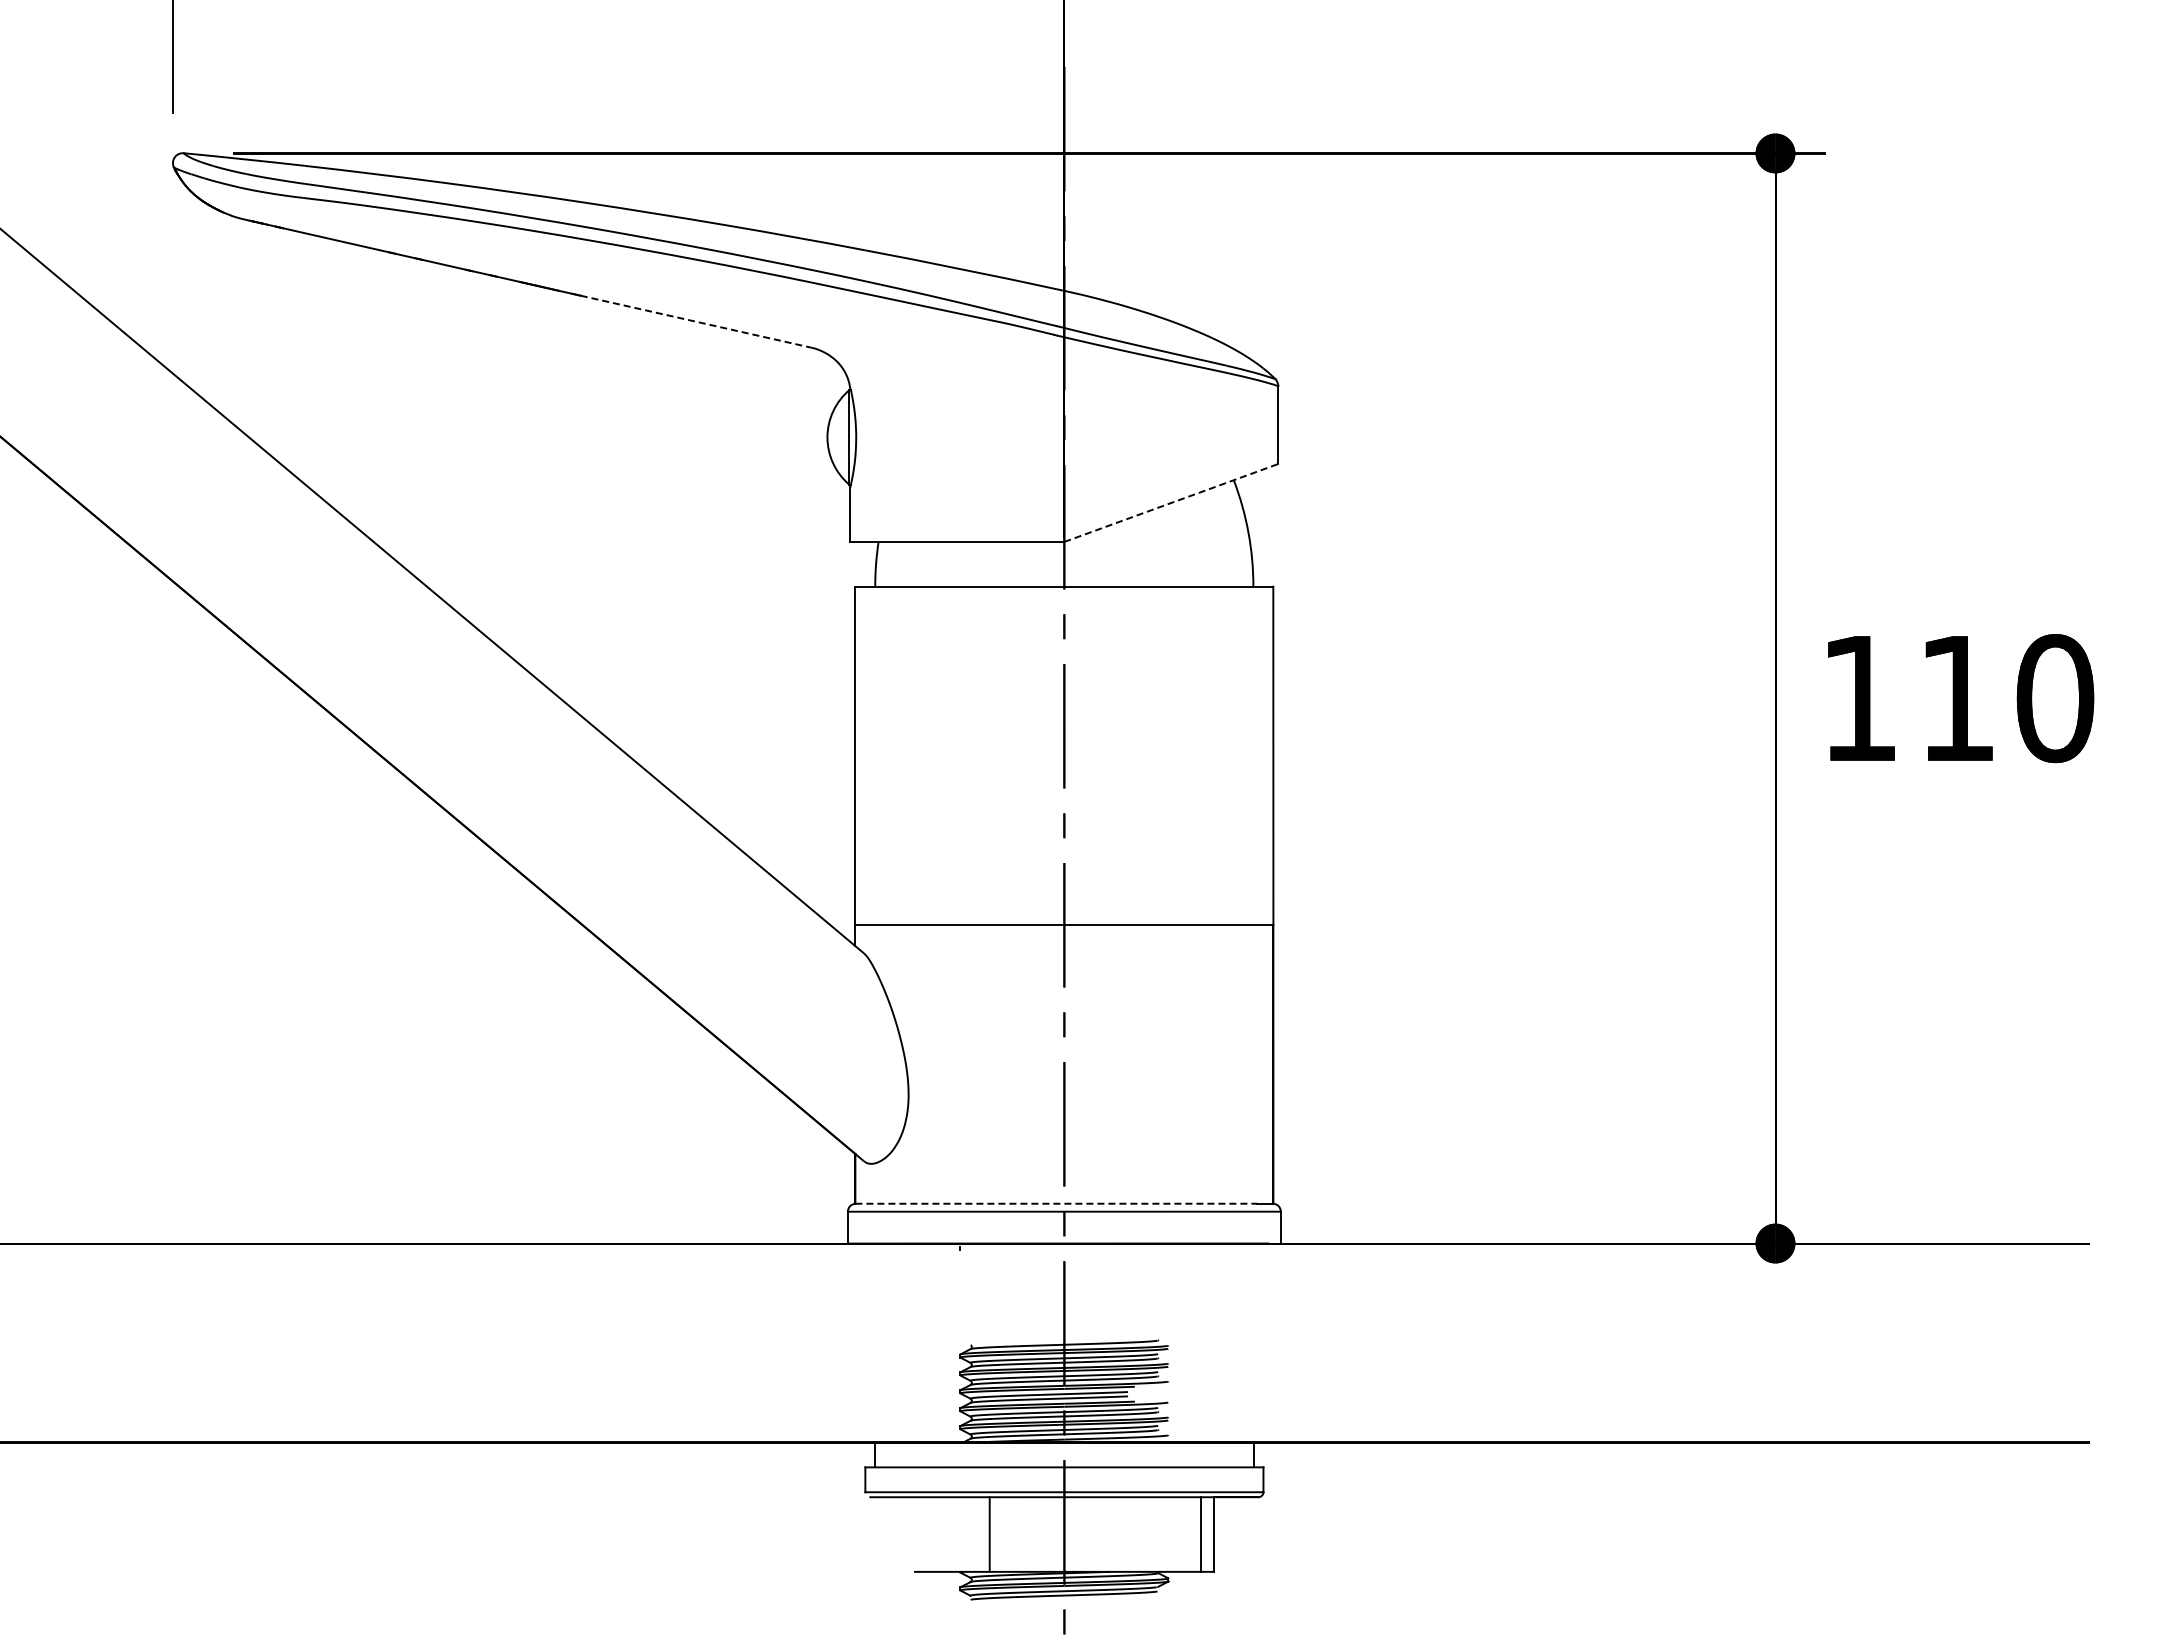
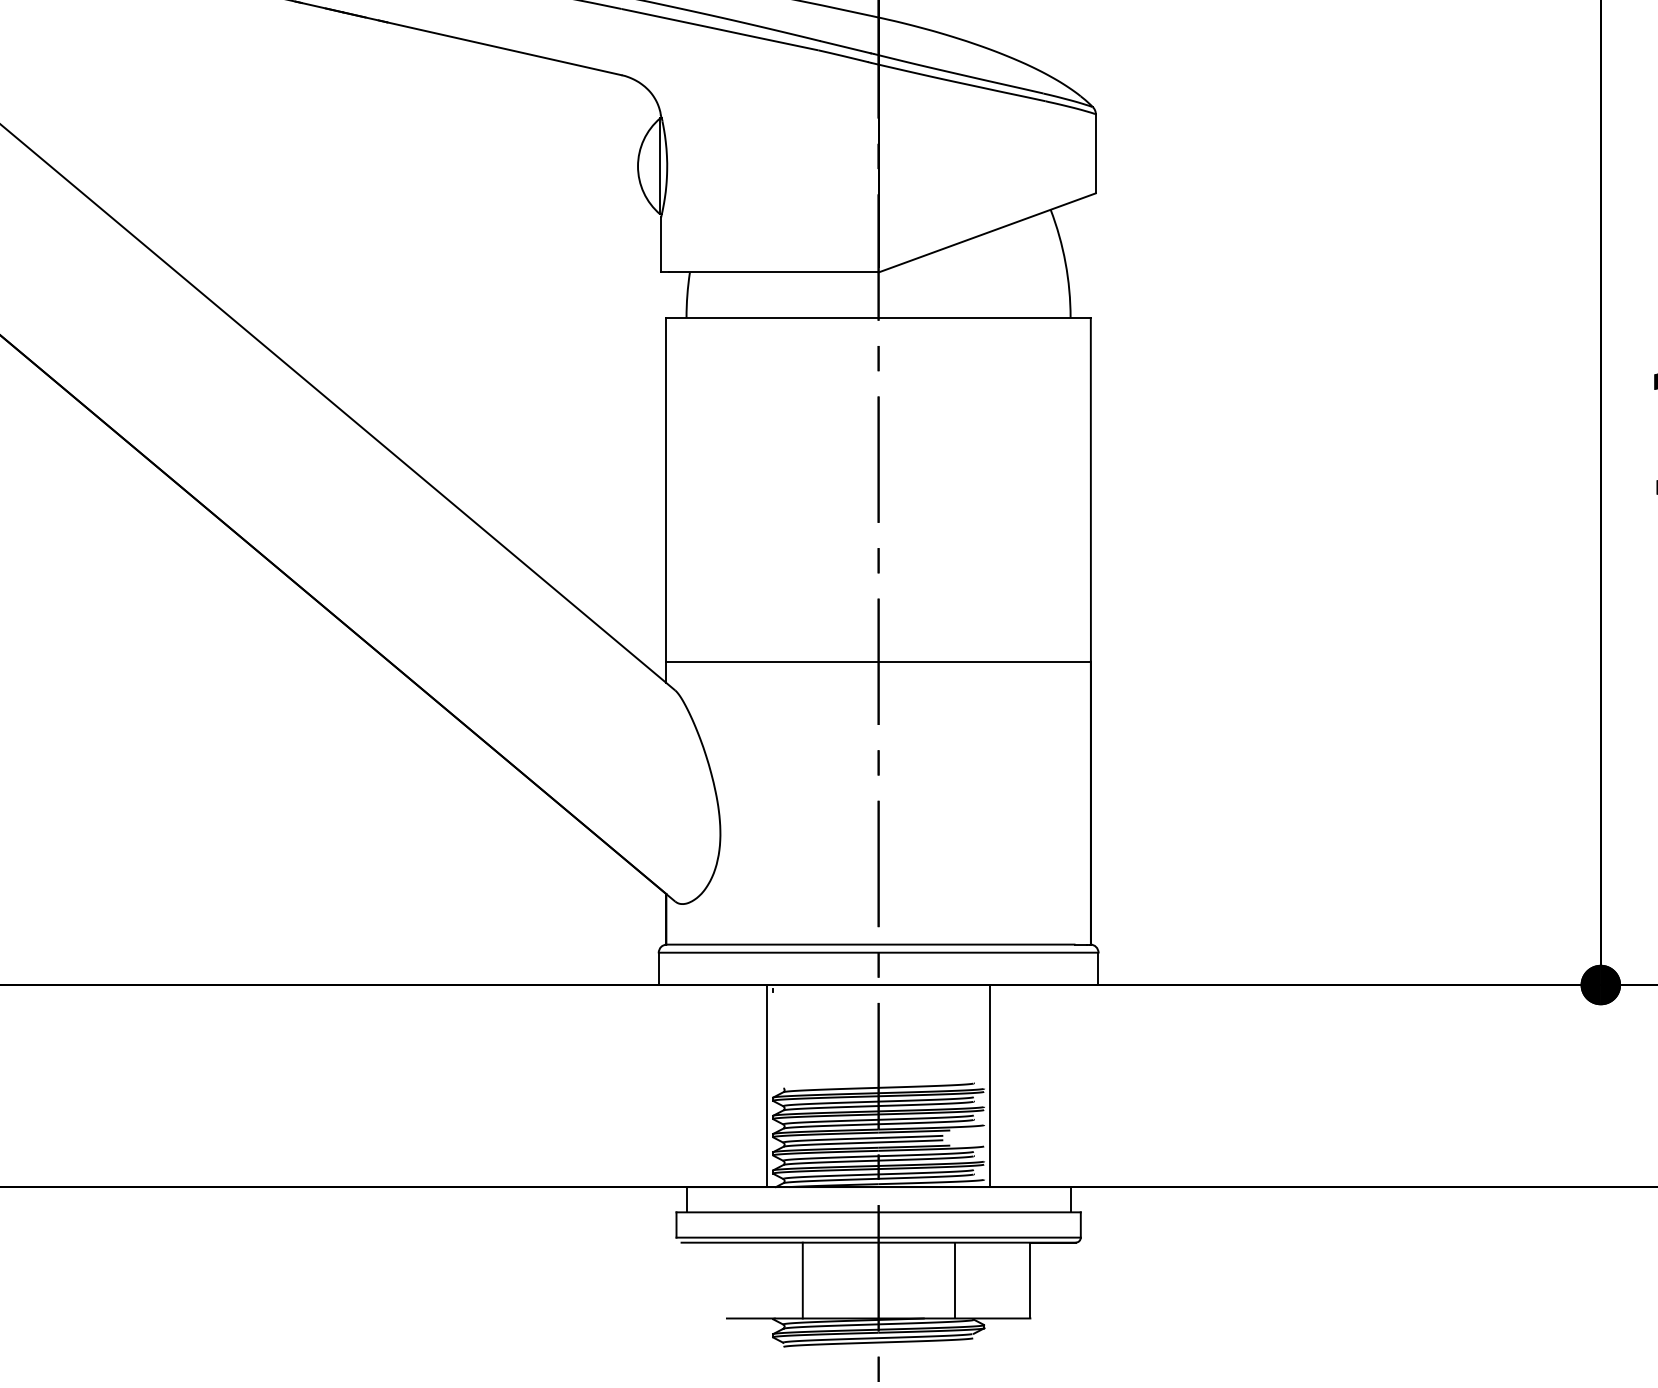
line: (696, 321) -> (505, 48), dashed -> solid
line: (1171, 502) -> (987, 232), dashed -> solid
line: (1056, 1203) -> (870, 944), dashed -> solid
line: (954, 1342) -> (767, 1085), added
line: (1173, 1342) -> (989, 1085), added
line: (1201, 1534) -> (954, 1280), moved

